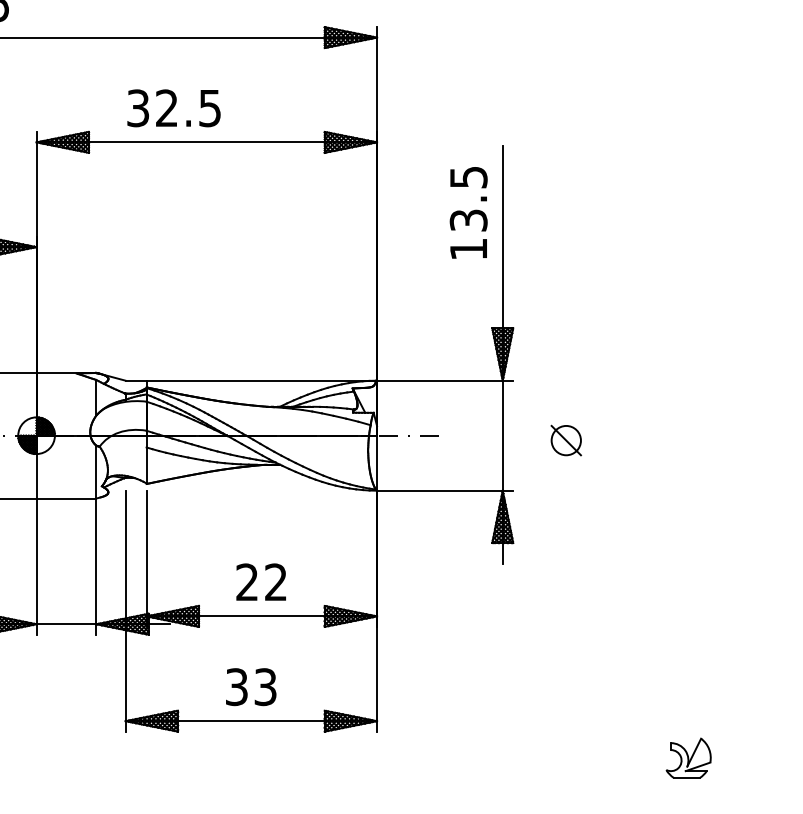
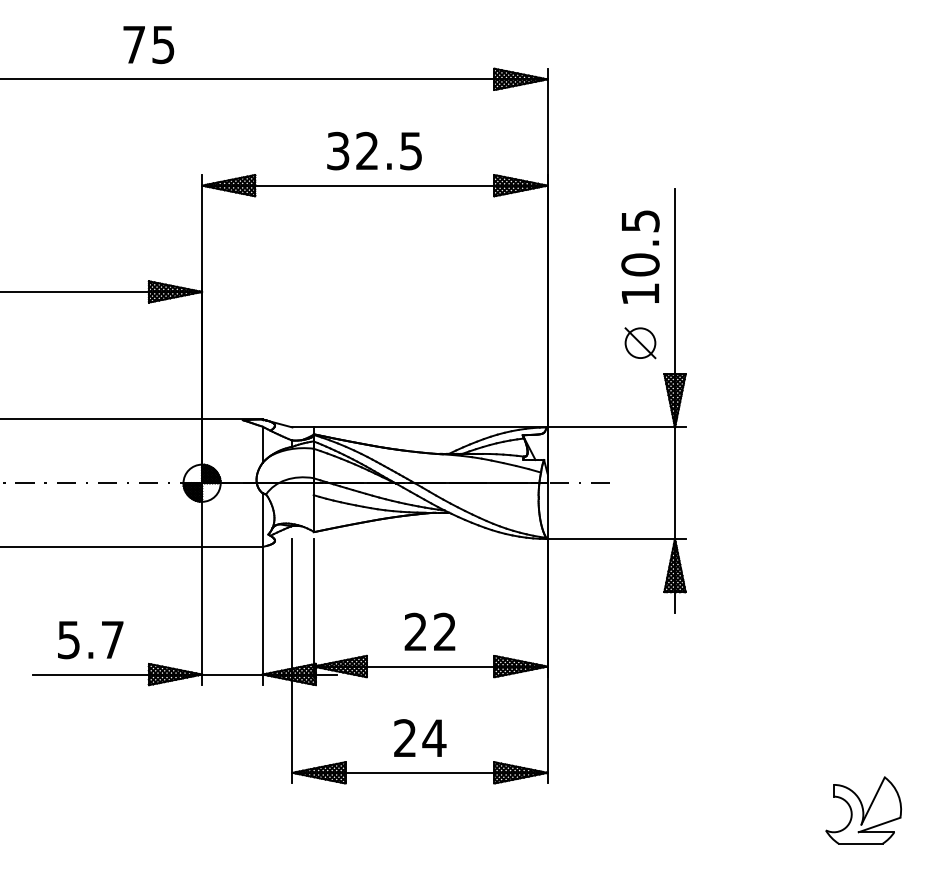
text: (174, 107) -> (374, 150), moved
text: (468, 220) -> (640, 264), 13.5 -> 10.5
part: (566, 440) -> (640, 343), moved
text: (251, 687) -> (420, 738), 33 -> 24
part: (688, 758) -> (863, 810), size x1.67

